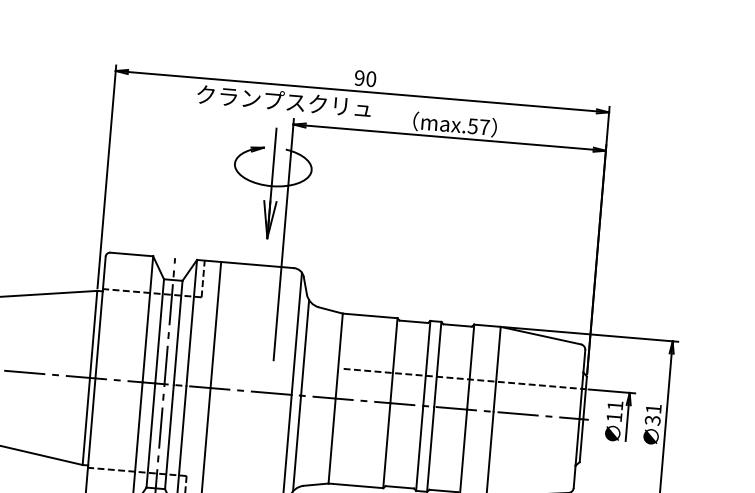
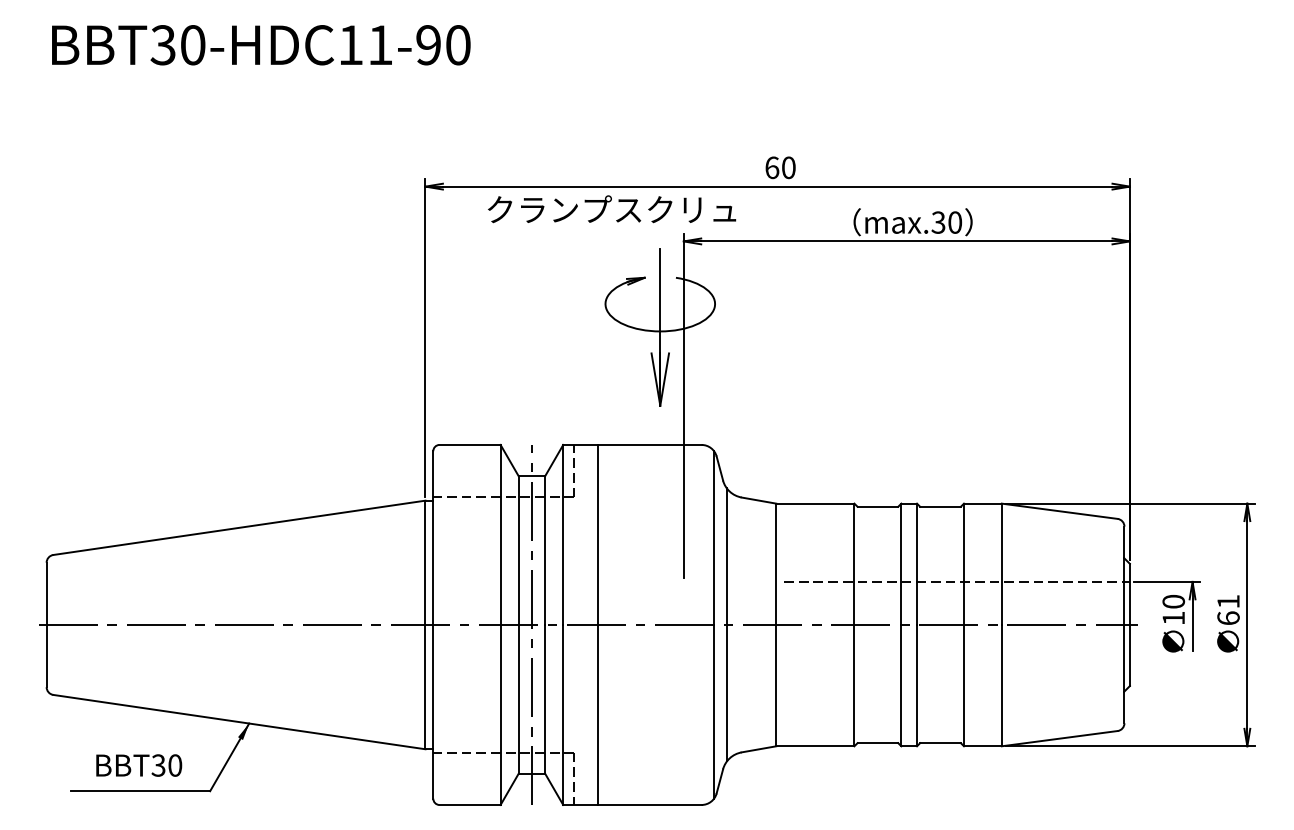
text: (359, 77) -> (772, 167), 90 -> 60
text: (284, 101) -> (612, 209), moved
text: (478, 126) -> (946, 222), max.57 -> max.30
text: (615, 405) -> (1173, 601), 11 -> 10
text: (652, 420) -> (1228, 618), 31 -> 61

